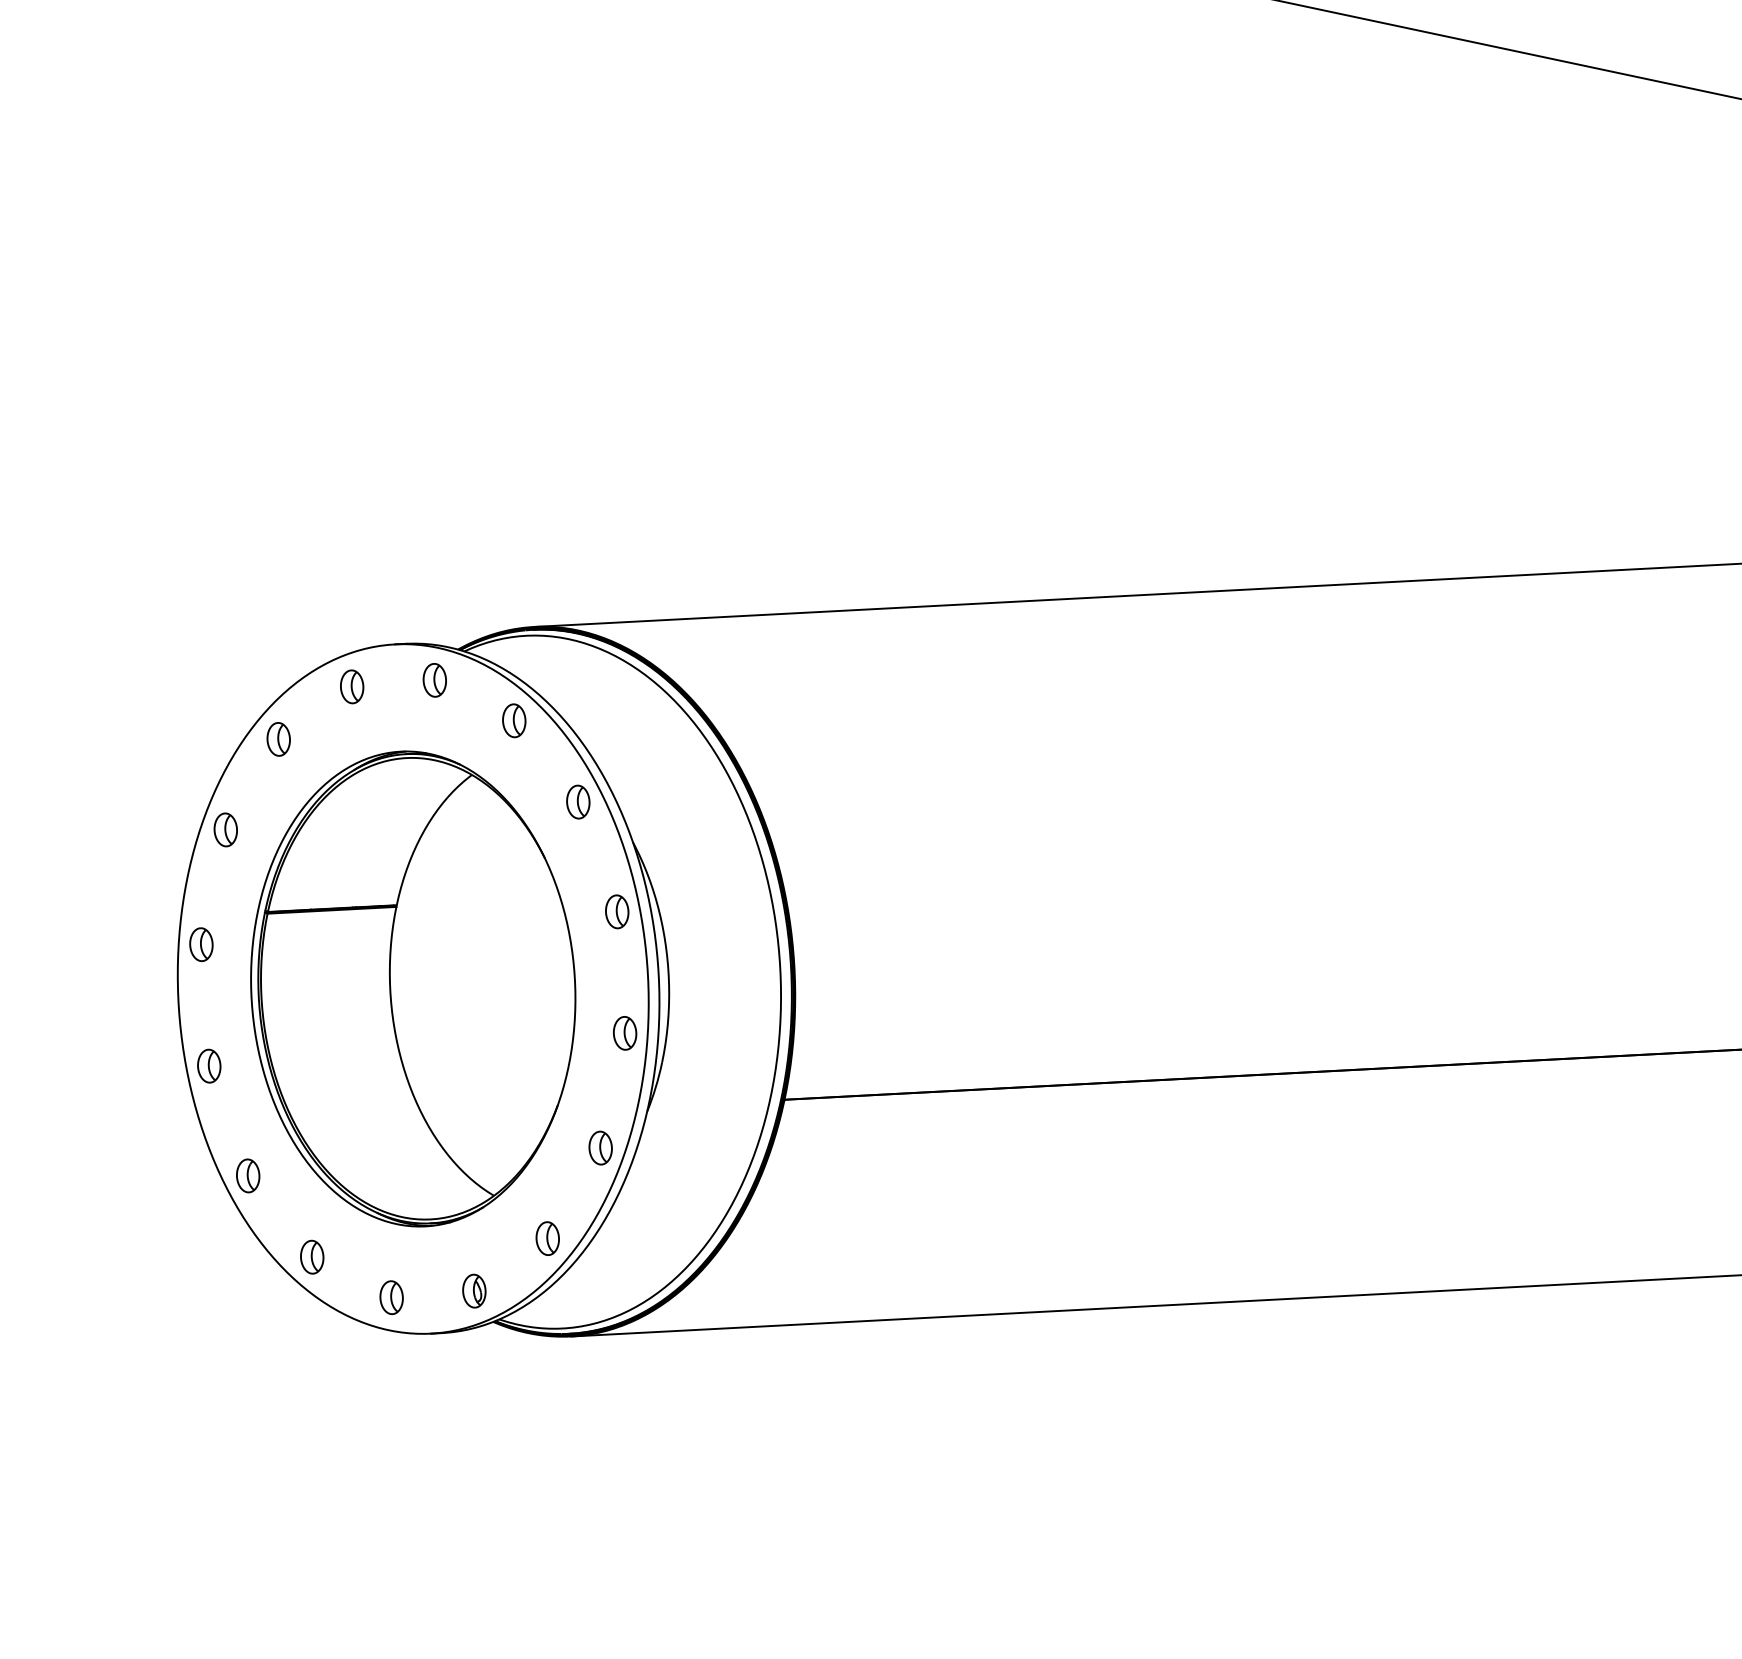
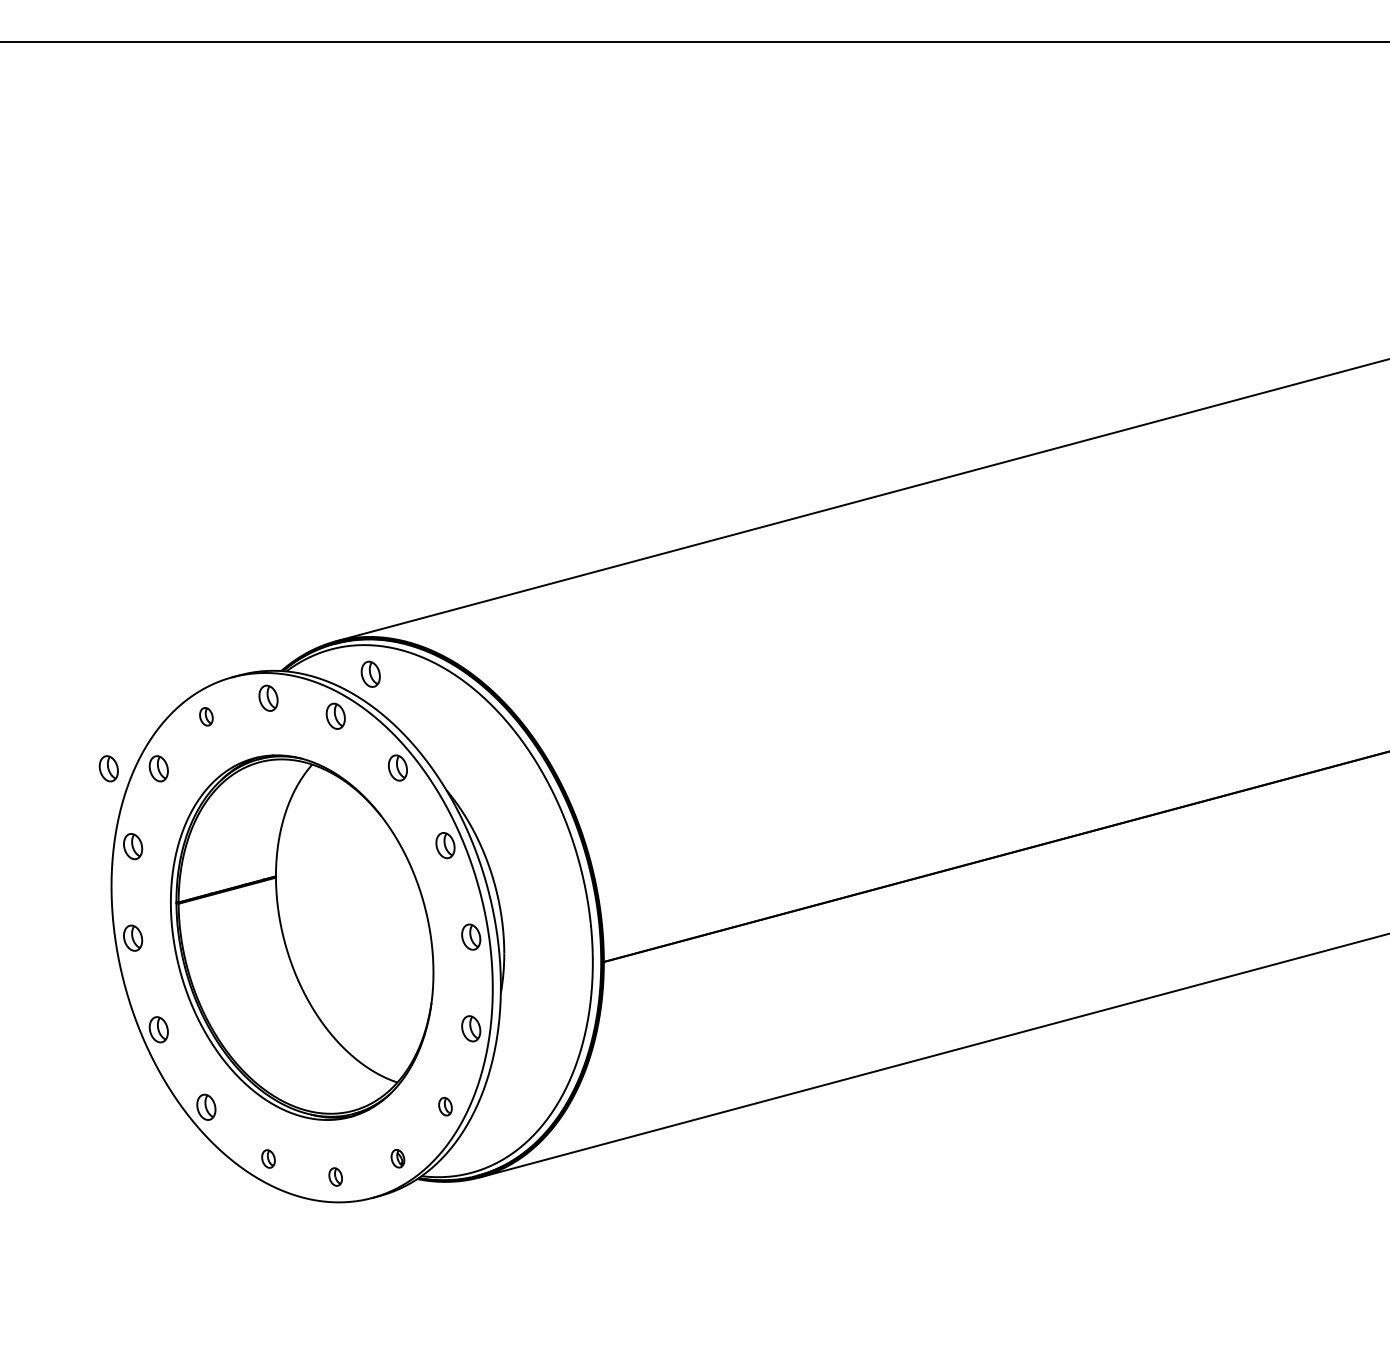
part: (569, 676) -> (370, 673), added
part: (352, 686) -> (206, 716), size x0.7
part: (215, 725) -> (108, 768), added
part: (547, 1238) -> (445, 1106), size x0.7
part: (312, 1256) -> (268, 1158), size x0.7
part: (473, 1290) -> (397, 1158), size x0.7
part: (391, 1296) -> (335, 1176), size x0.7

